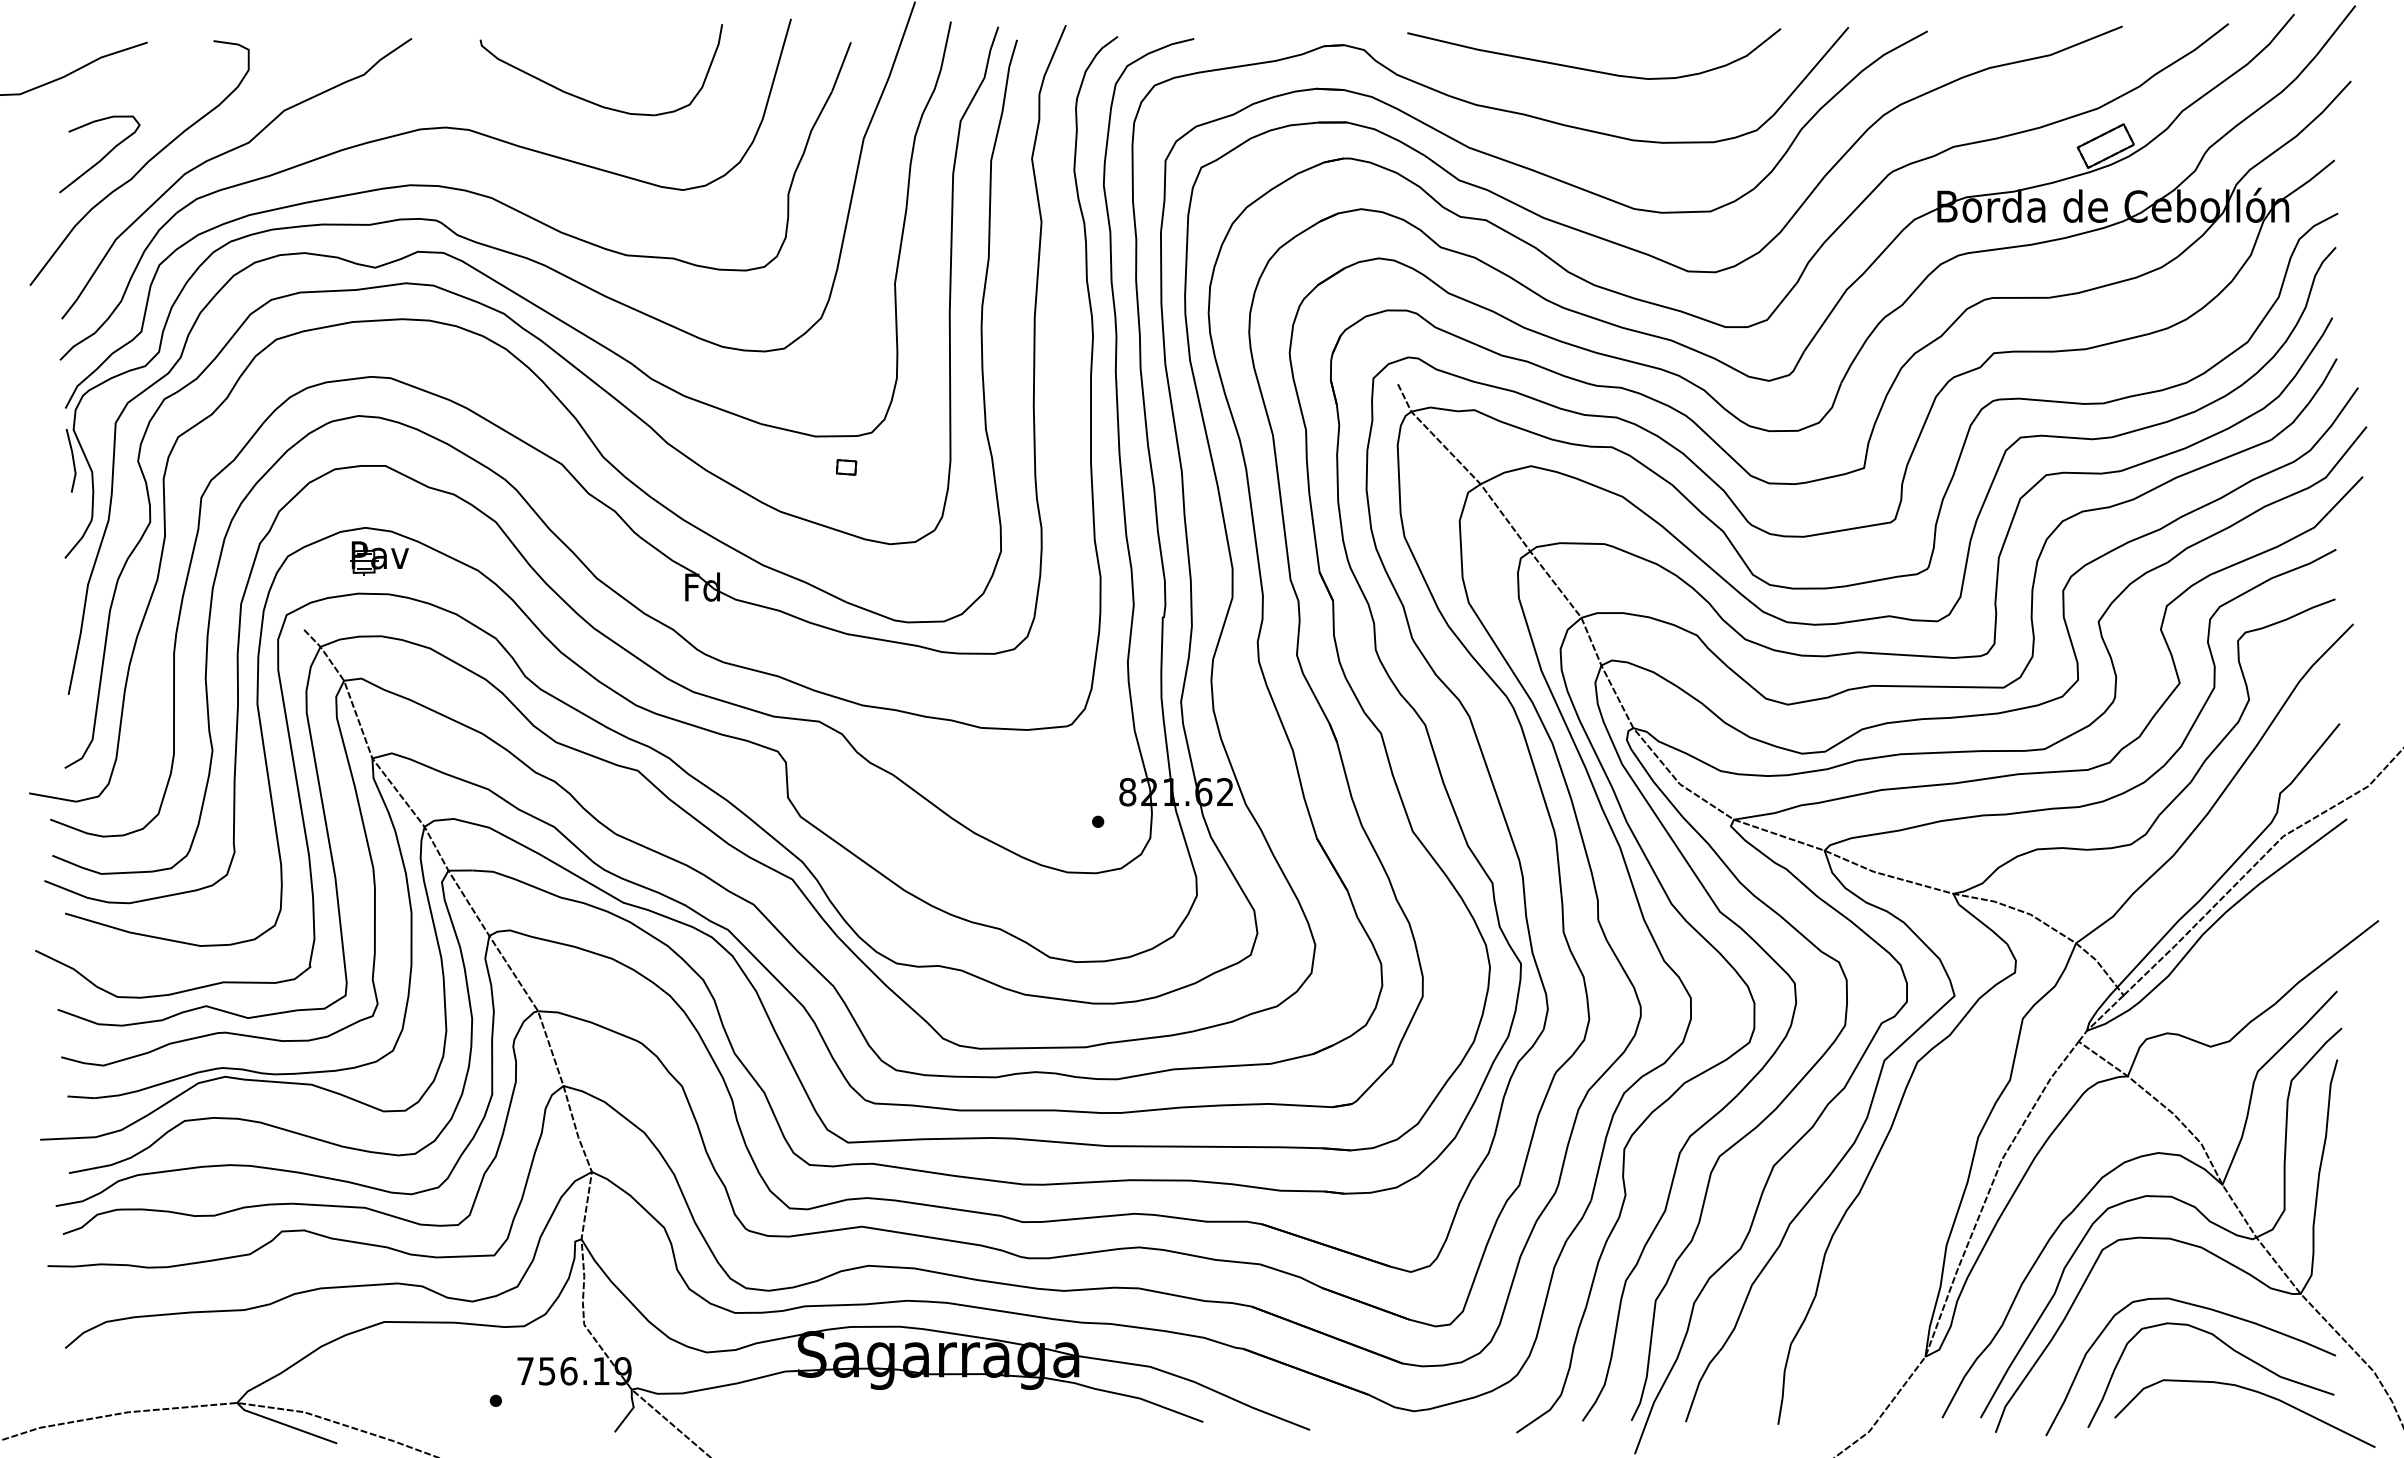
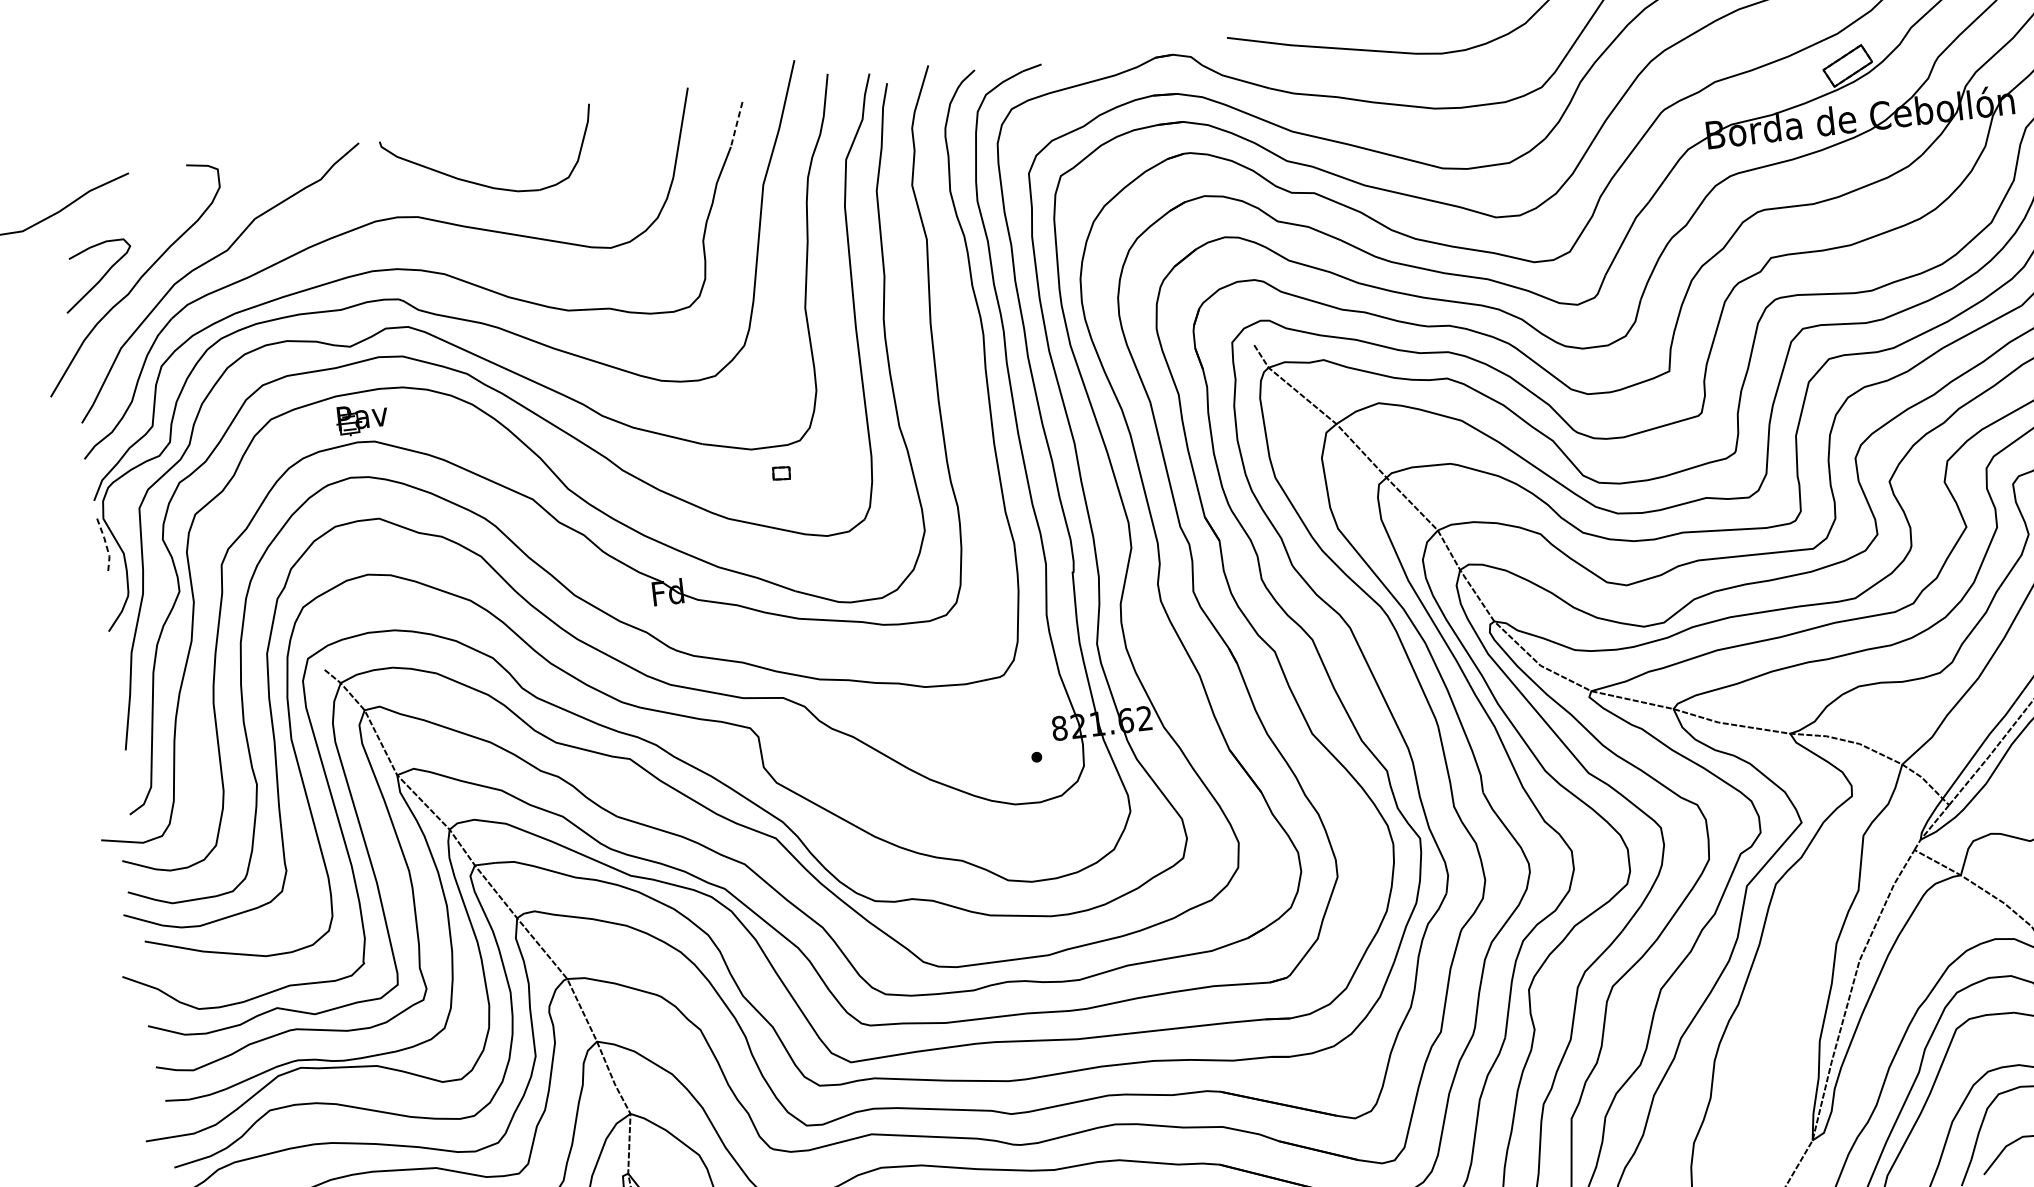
line: (841, 67) -> (736, 124), solid -> dashed
part: (589, 100) -> (480, 183), moved
line: (73, 461) -> (106, 546), solid -> dashed
part: (379, 558) -> (362, 419), moved

